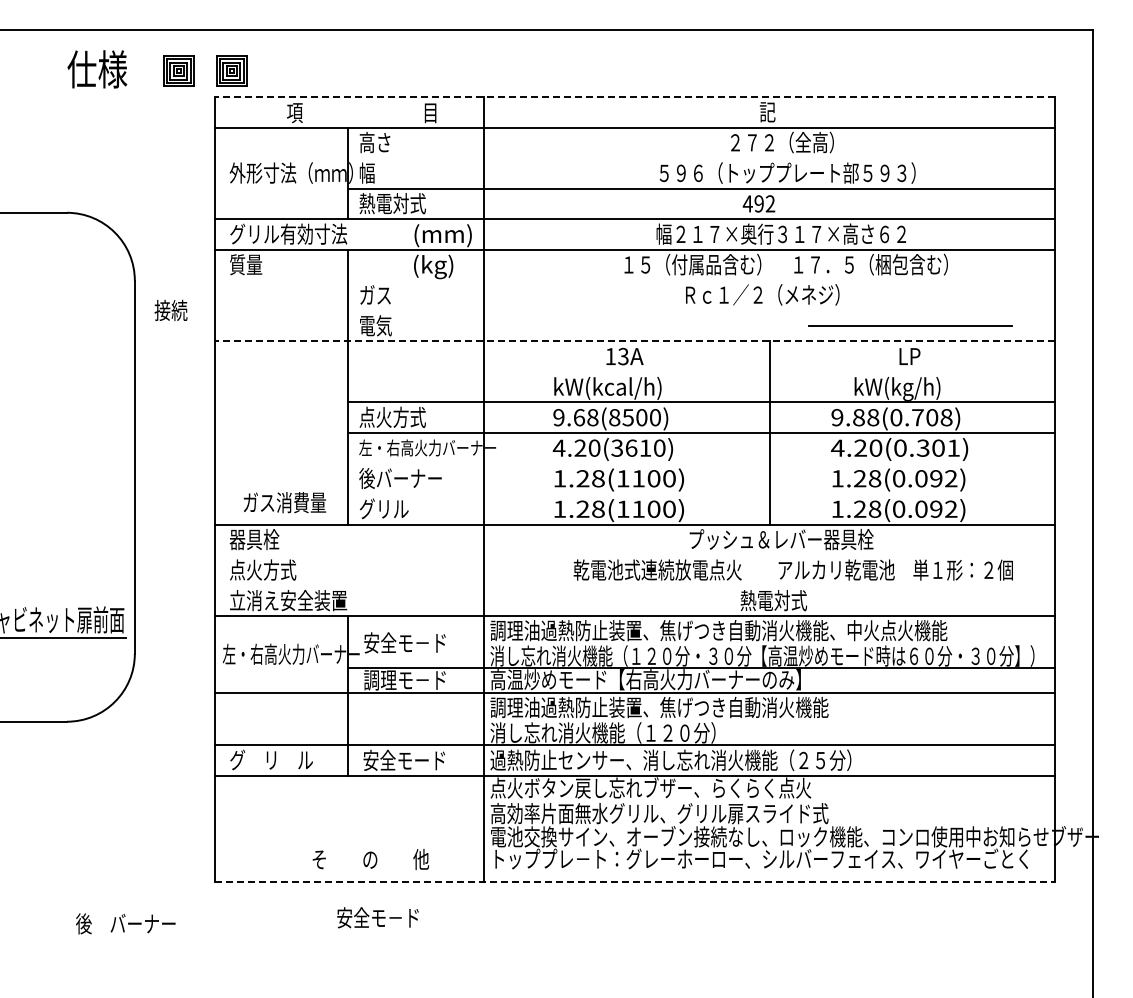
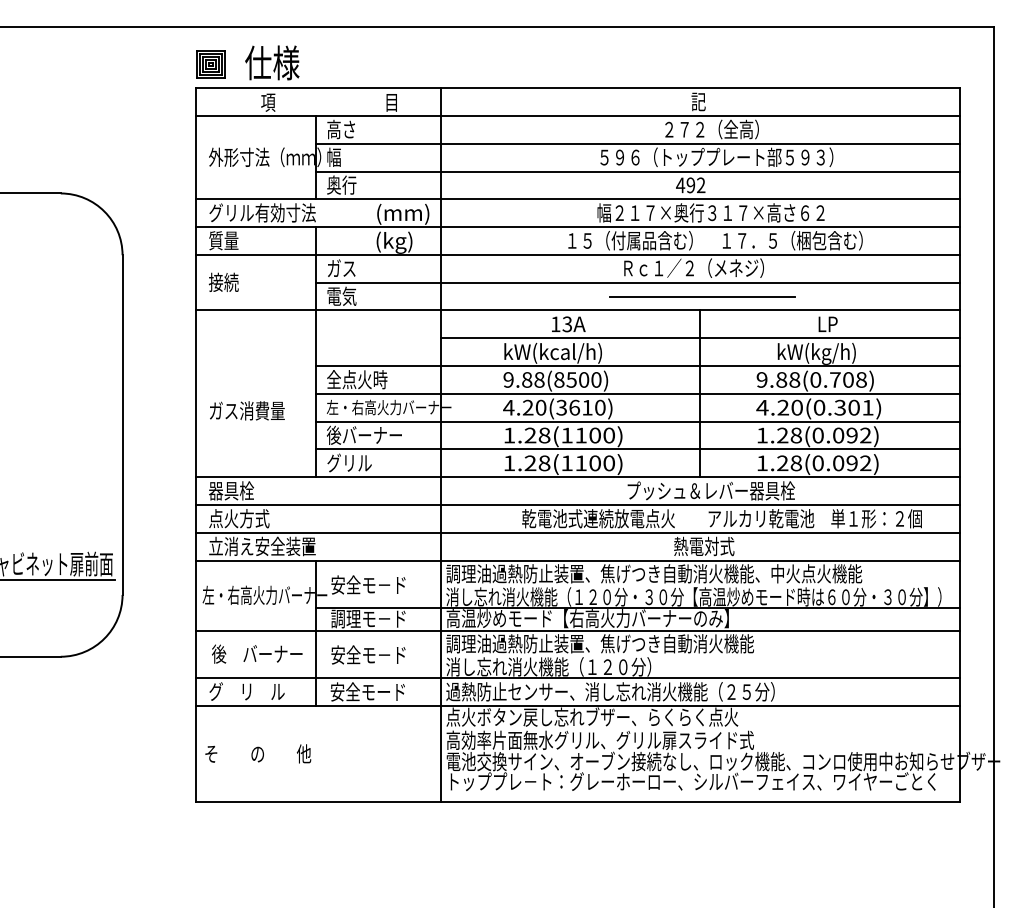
text: (97, 69) -> (272, 63), moved
part: (178, 70) -> (162, 63), removed
line: (635, 97) -> (578, 88), dashed -> solid
line: (701, 158) -> (638, 144), added
text: (392, 203) -> (357, 185), 熱電対式 -> 奥行
line: (635, 280) -> (578, 255), added
text: (170, 309) -> (223, 281), moved
line: (701, 310) -> (638, 282), added
line: (910, 325) -> (703, 296), moved
line: (635, 341) -> (578, 310), dashed -> solid
line: (769, 371) -> (700, 337), added
text: (392, 416) -> (357, 378), 点火方式 -> 全点火時
text: (579, 417) -> (527, 379), 9.68(8500) -> 9.88(8500)
line: (701, 463) -> (638, 421), added
line: (701, 494) -> (638, 449), added
text: (285, 502) -> (247, 410), moved
line: (635, 555) -> (578, 505), added
line: (635, 585) -> (578, 532), added
text: (370, 859) -> (257, 753), moved
line: (635, 881) -> (578, 802), dashed -> solid
text: (377, 917) -> (368, 654), moved
text: (125, 923) -> (256, 653), moved

